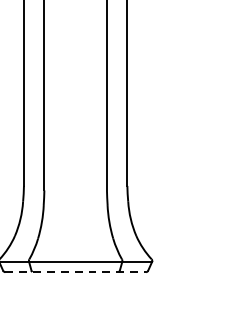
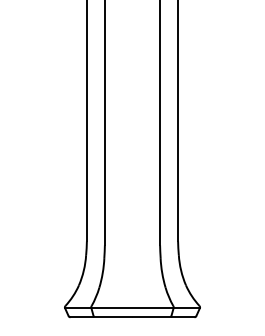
line: (75, 272) -> (132, 317), dashed -> solid

